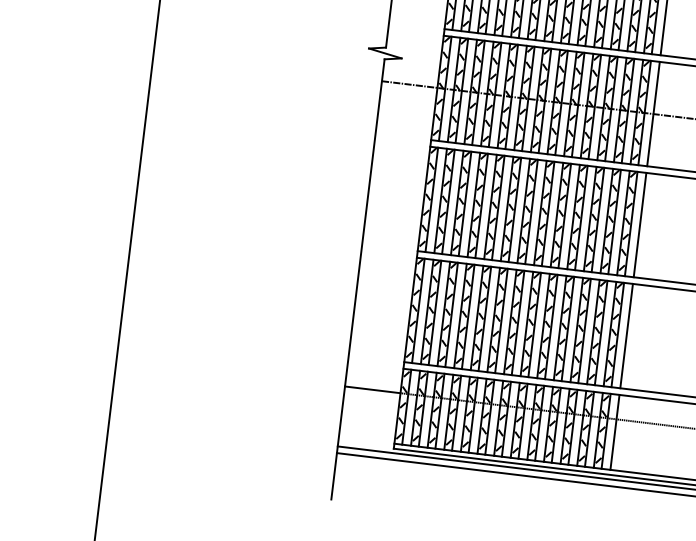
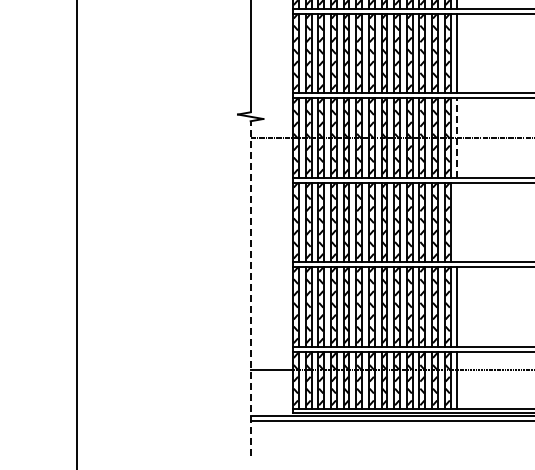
line: (653, 113) -> (457, 137), solid -> dashed
line: (640, 225) -> (457, 222), removed
line: (357, 278) -> (250, 288), solid -> dashed

